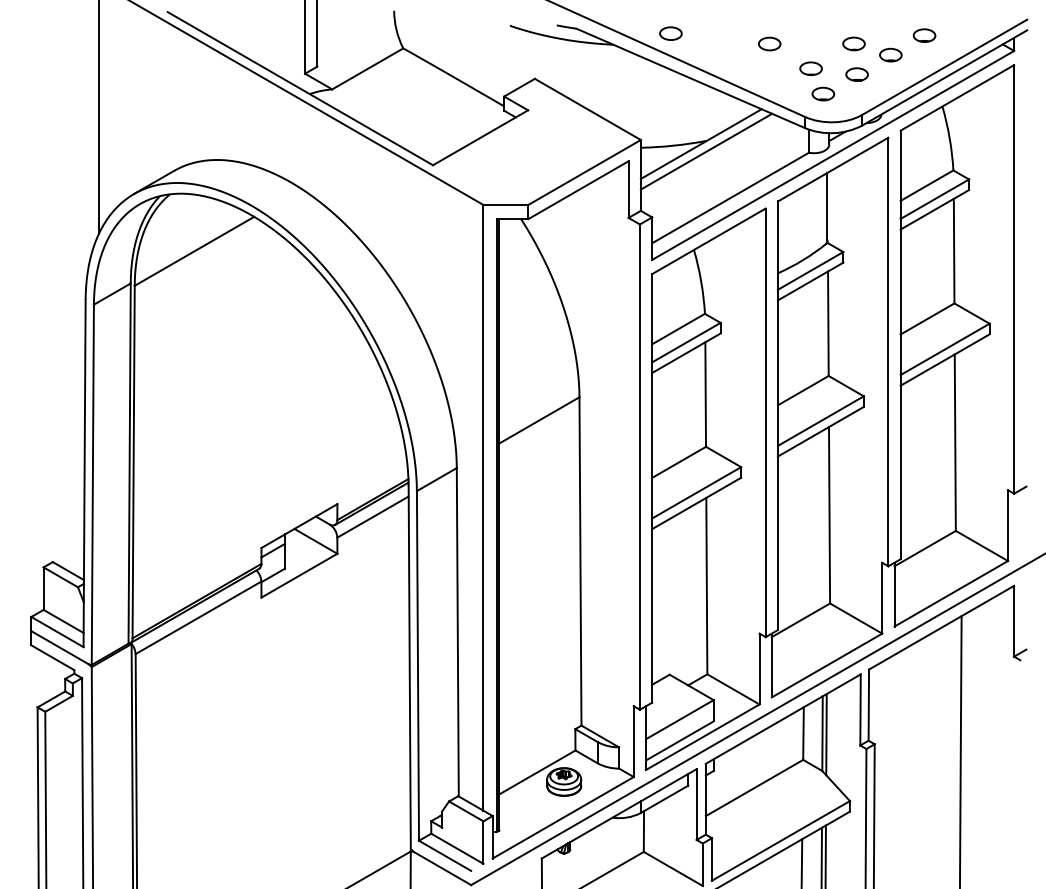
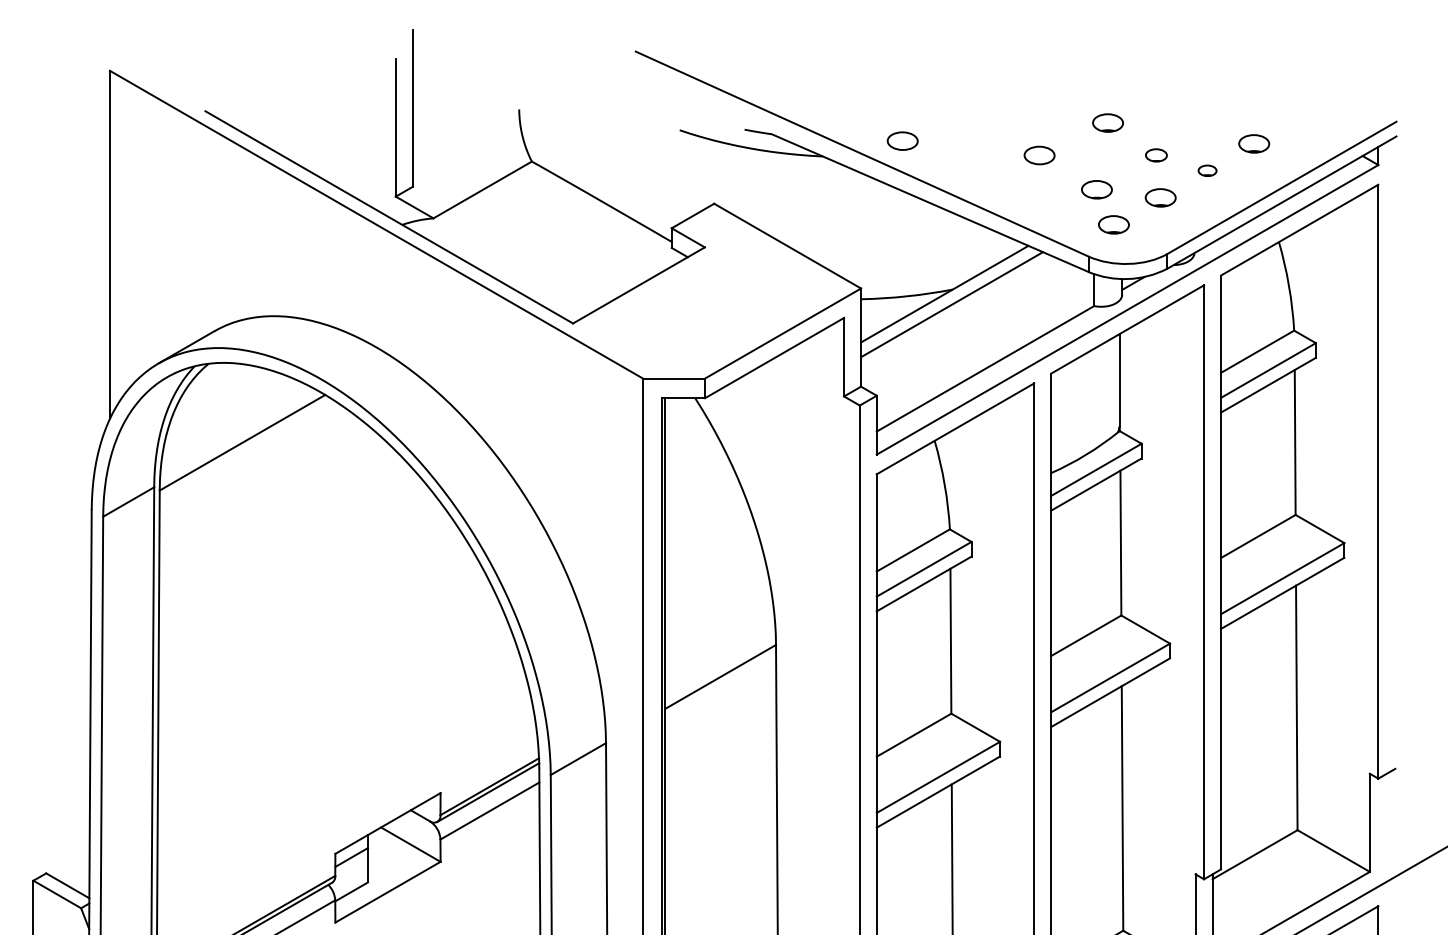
part: (818, 20) -> (1107, 122), added
part: (853, 43) -> (1155, 154), size x0.7
part: (890, 54) -> (1206, 170), size x0.6

